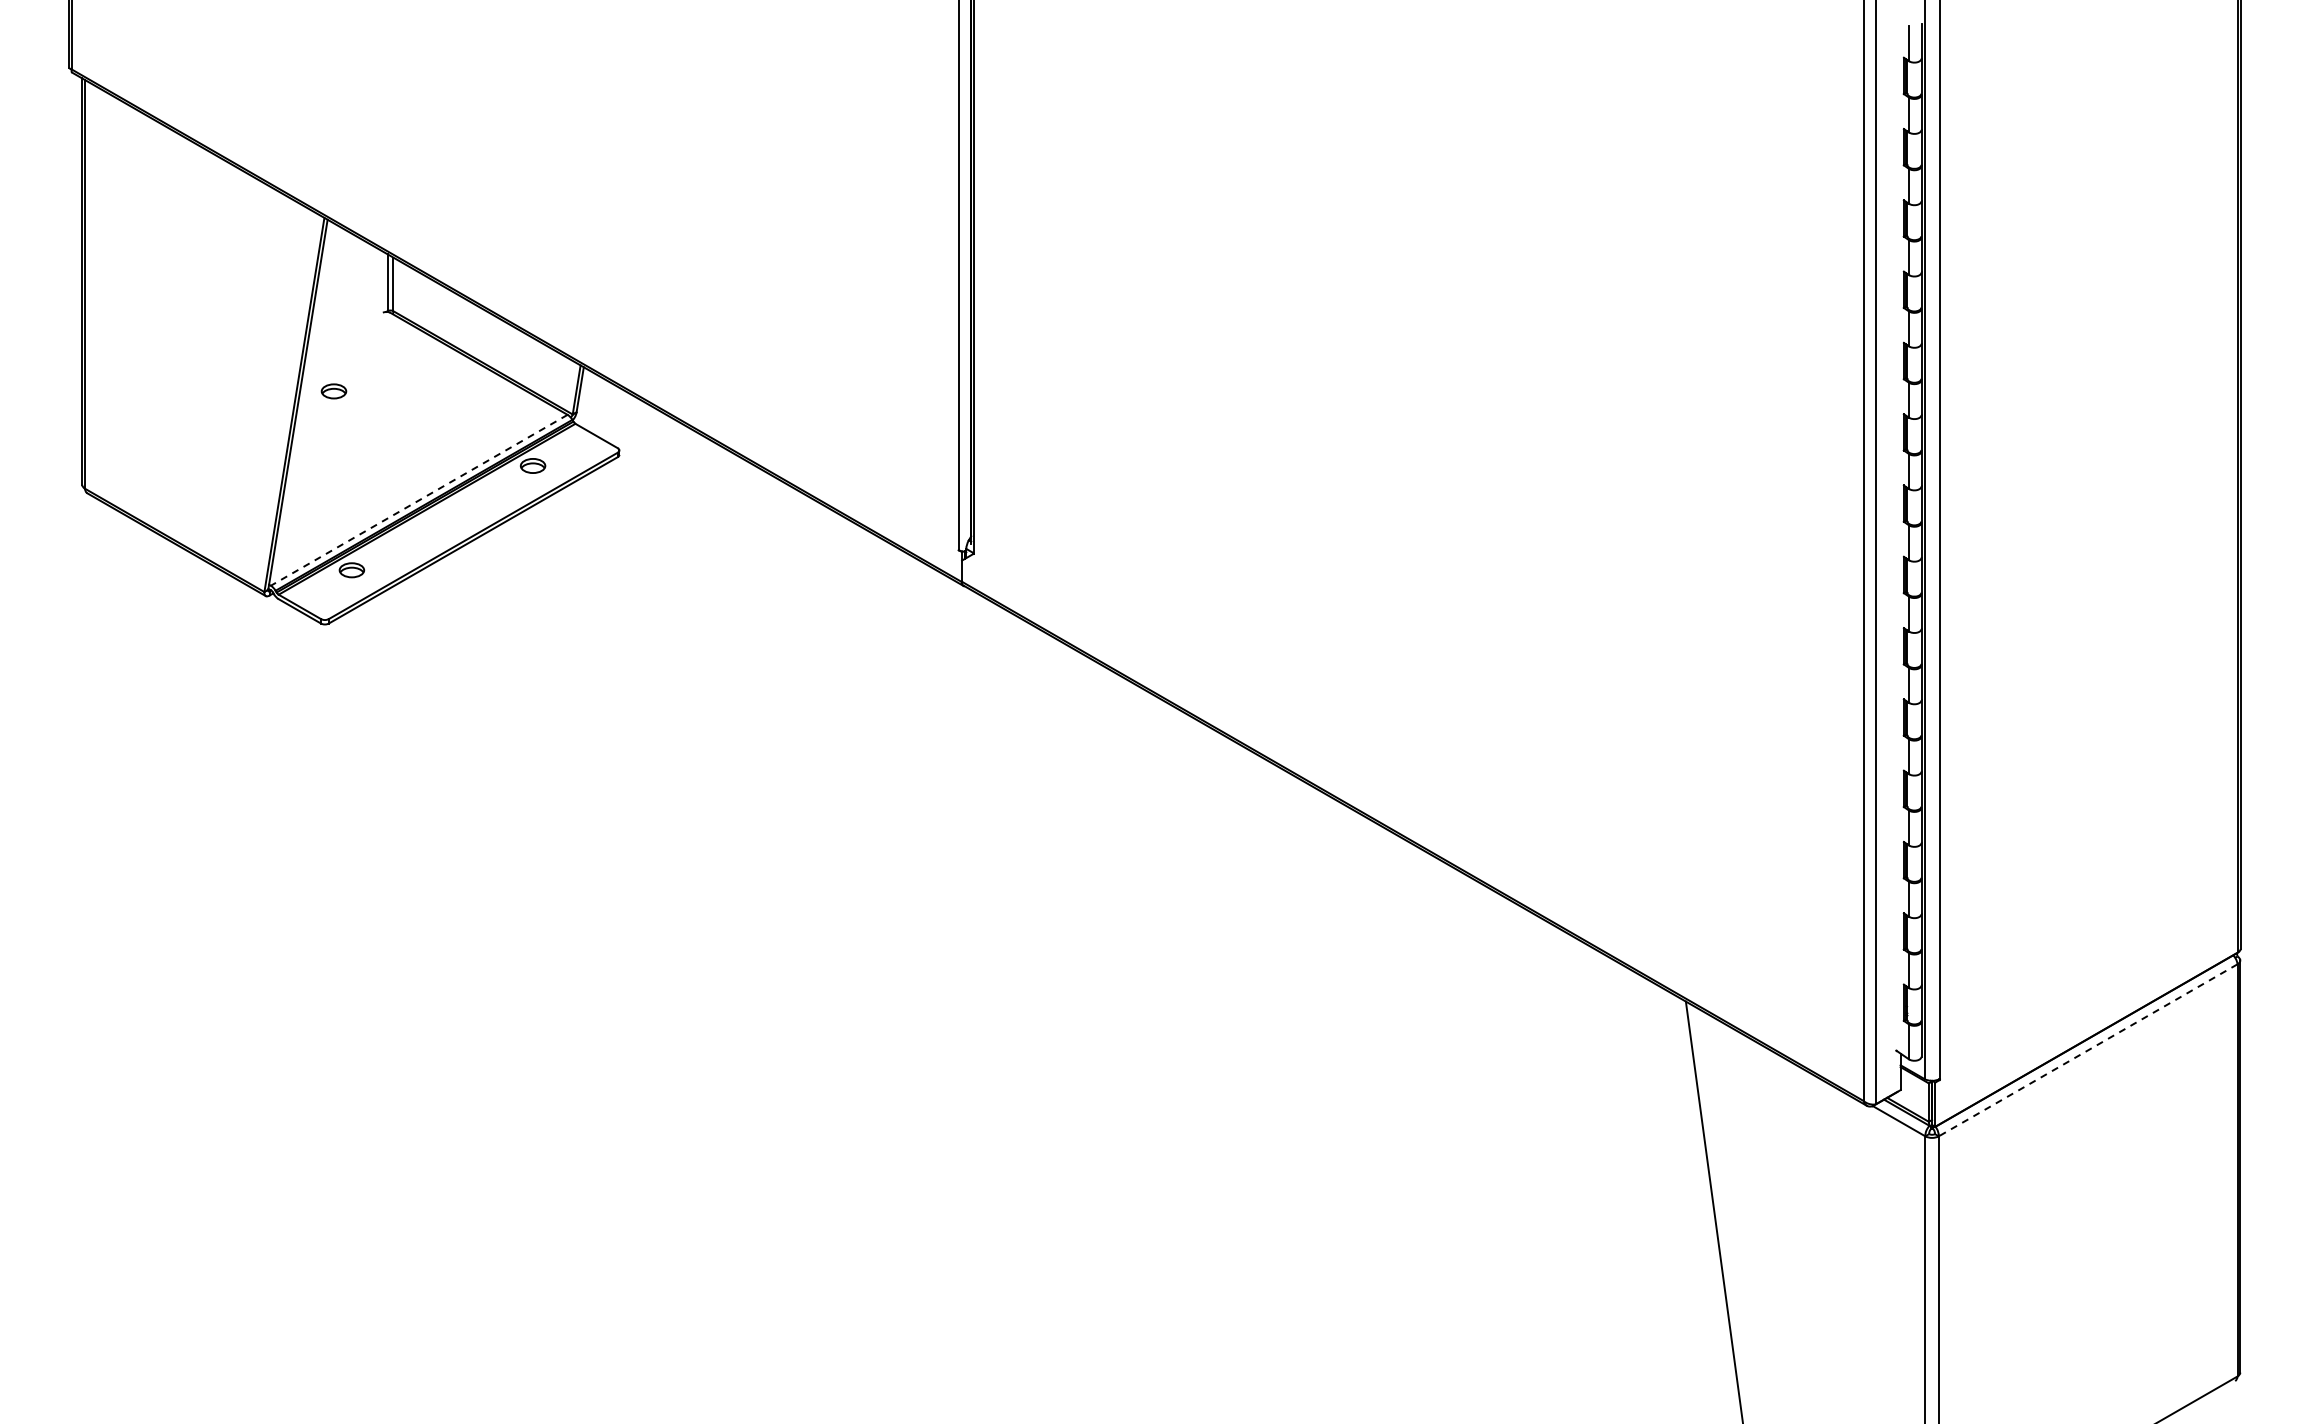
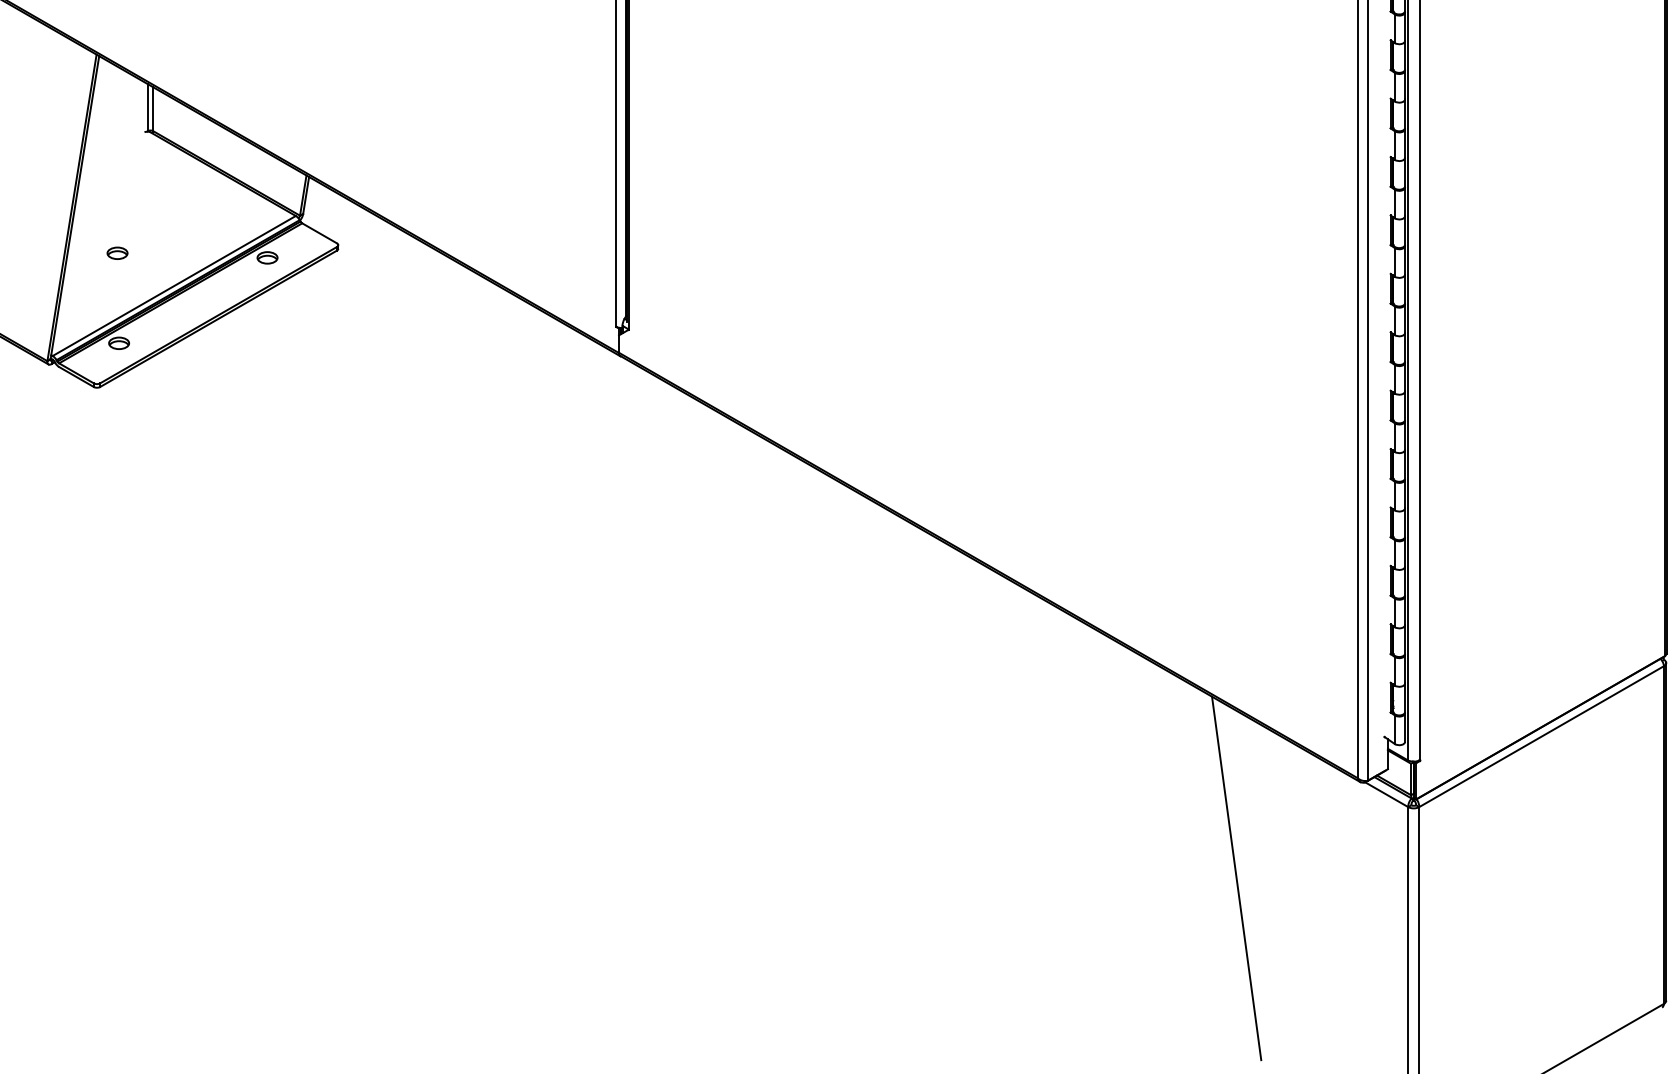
part: (333, 391) -> (117, 253), moved
line: (418, 500) -> (173, 286), dashed -> solid
line: (2087, 1050) -> (1541, 736), dashed -> solid

